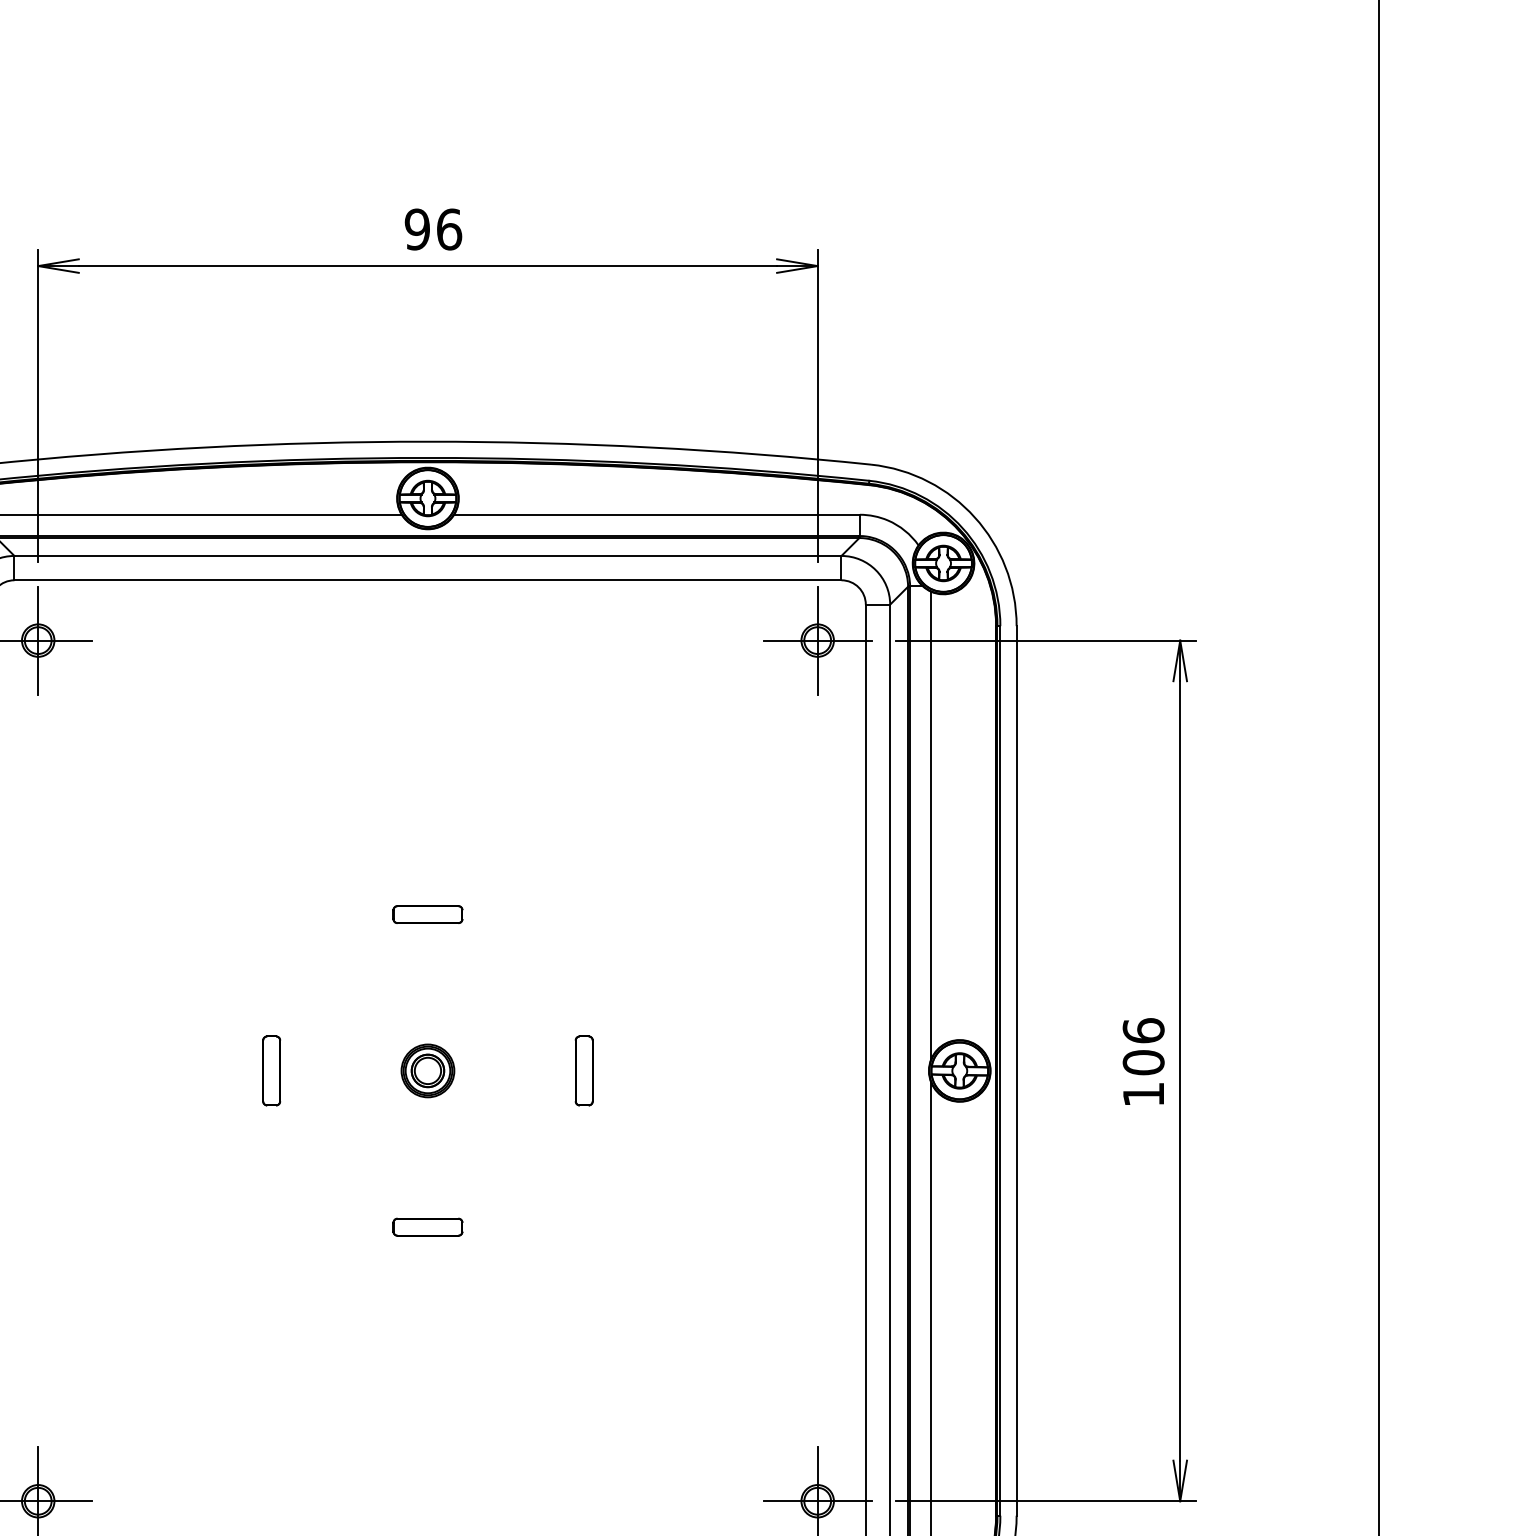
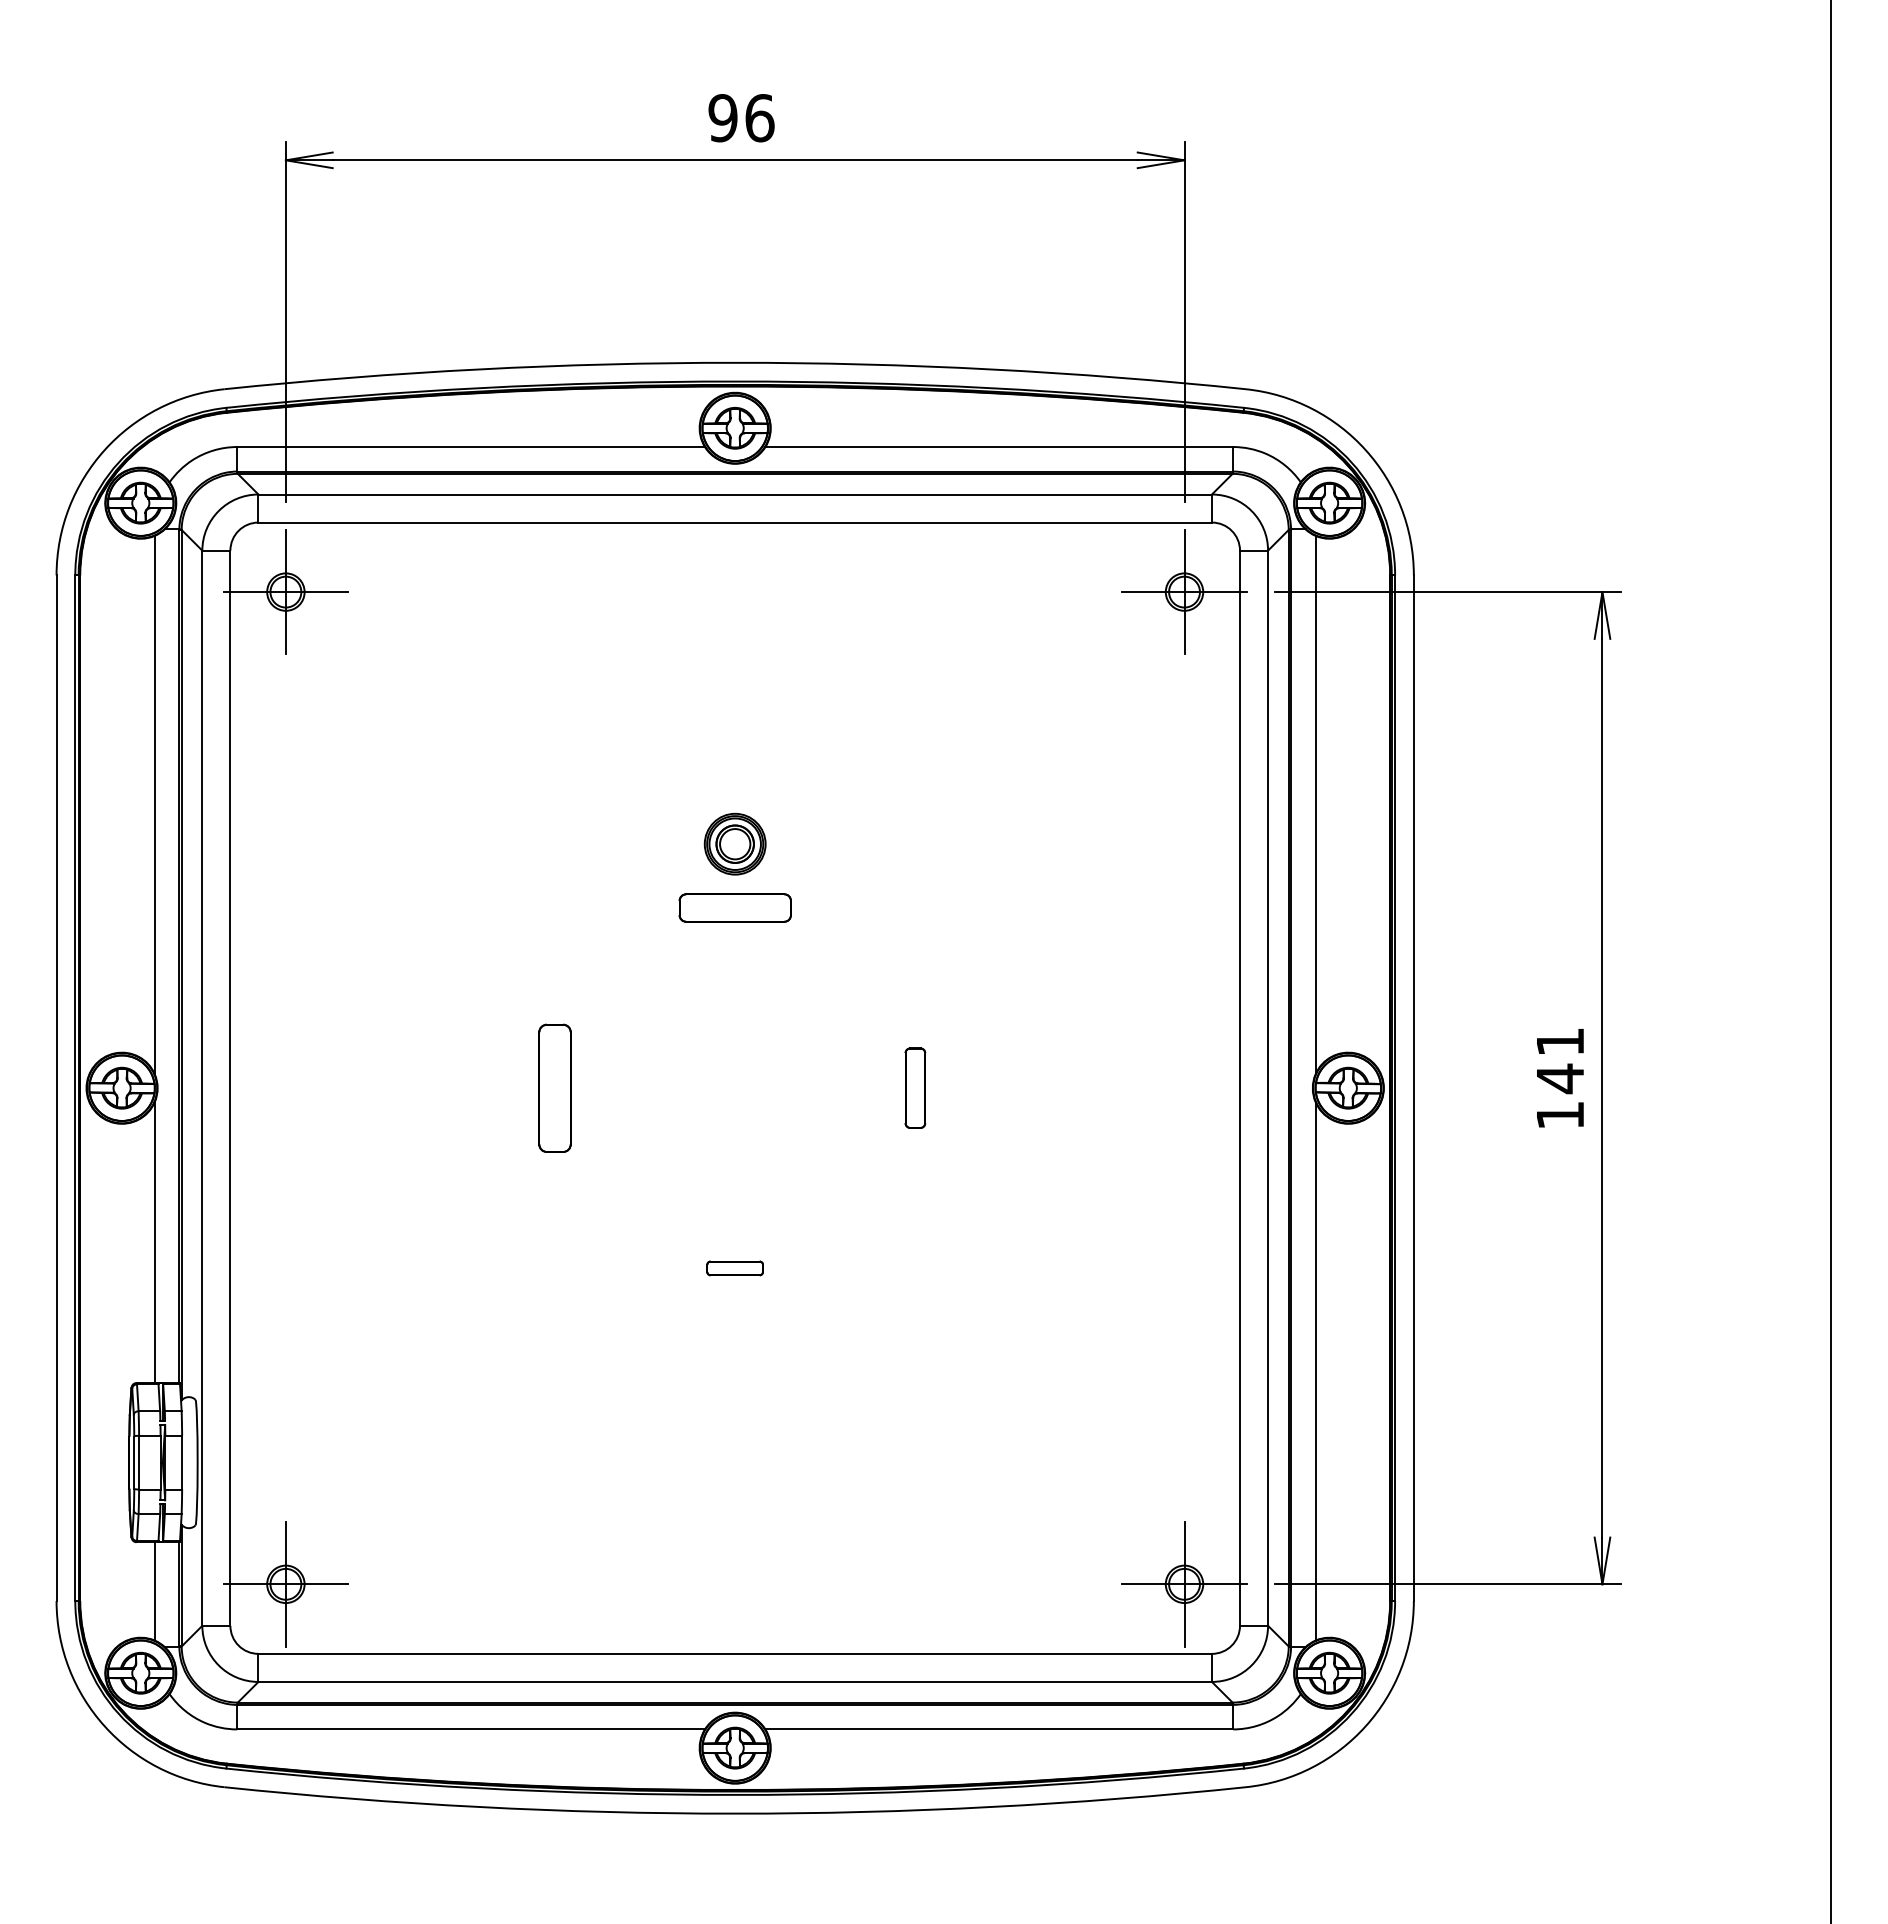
part: (427, 914) -> (734, 907), size x1.4
text: (1143, 1046) -> (1560, 1060), 106 -> 141
part: (271, 1070) -> (554, 1087), size x1.6
part: (427, 1070) -> (734, 843), moved
part: (427, 1227) -> (734, 1268), size x0.7

